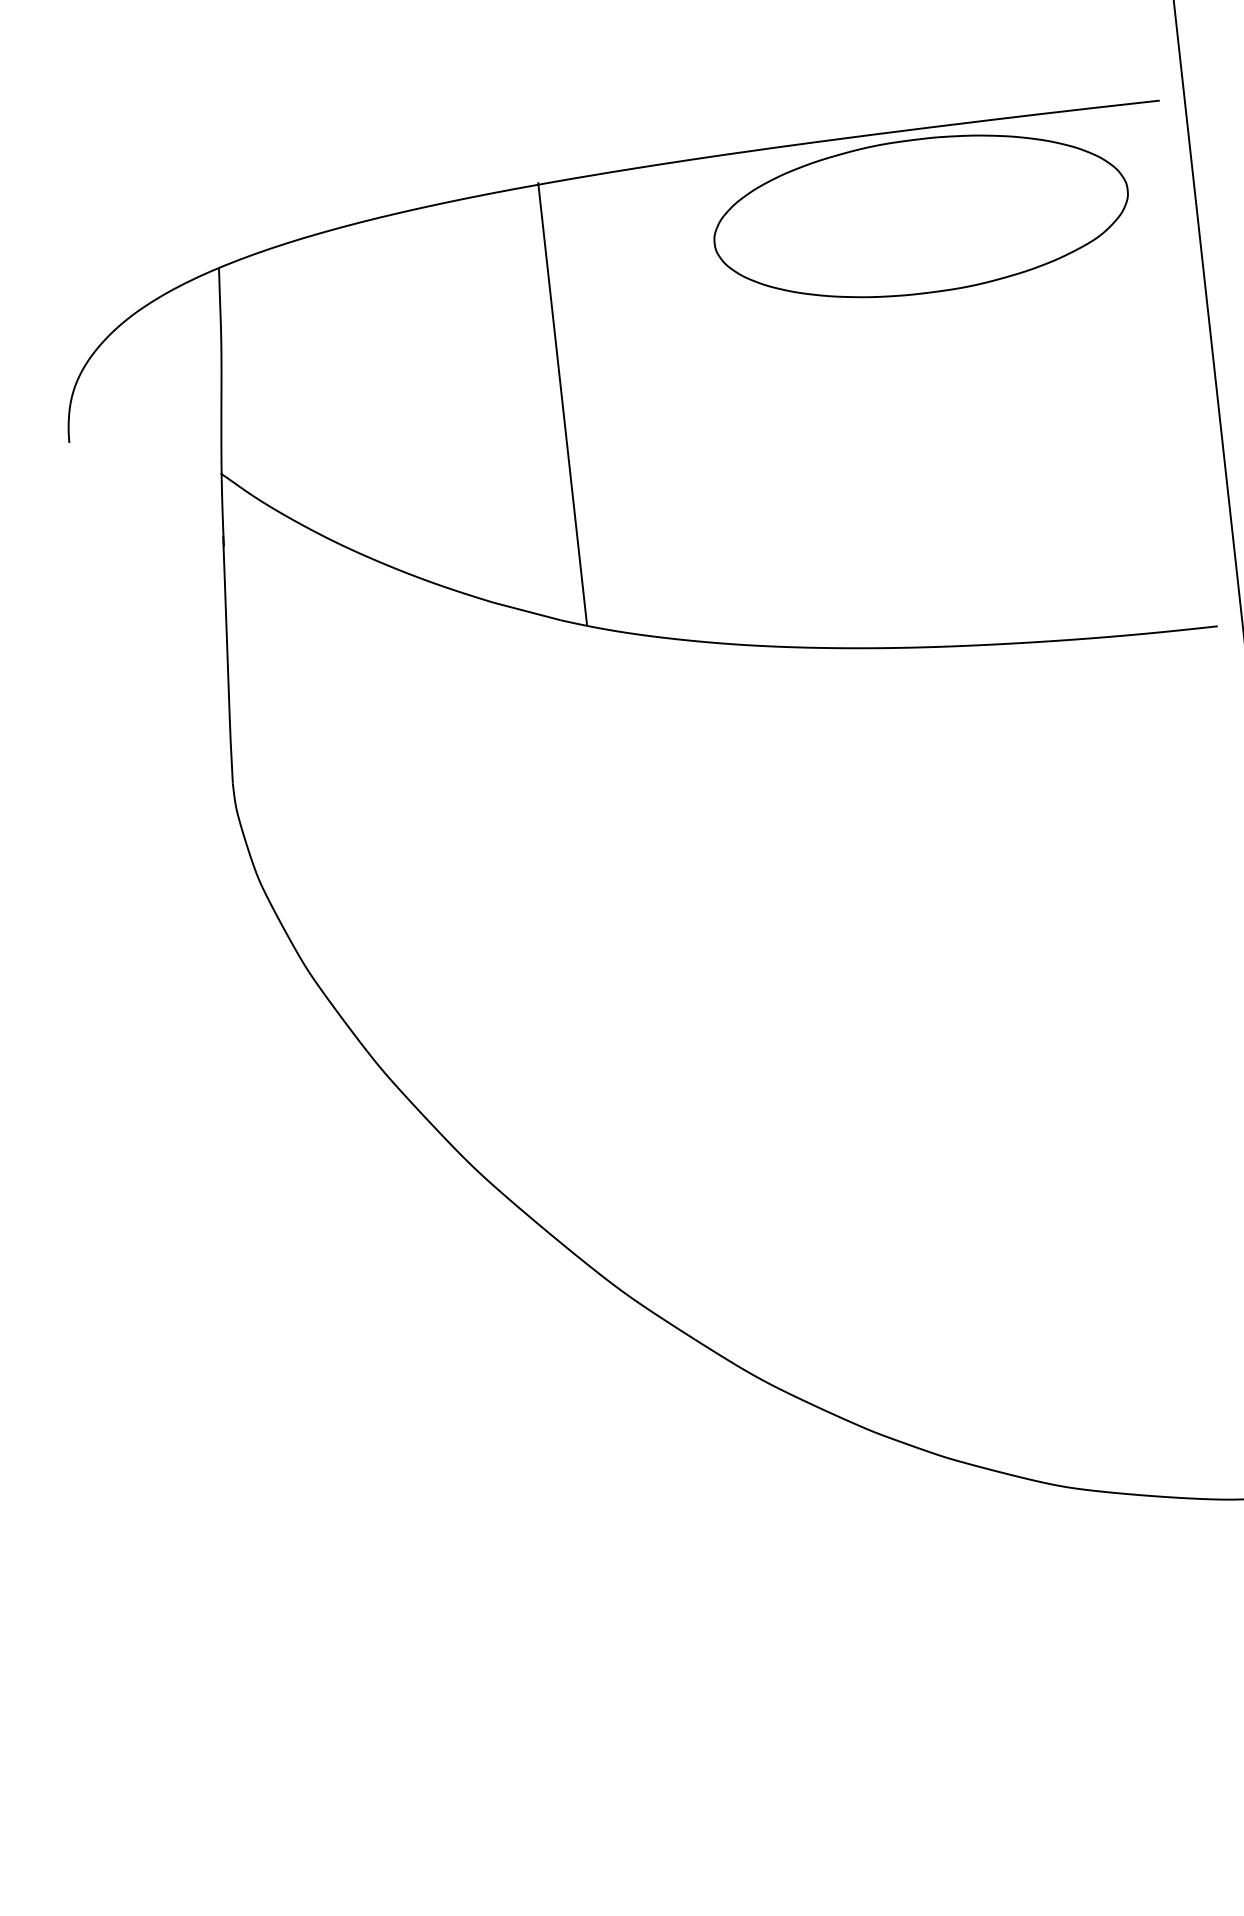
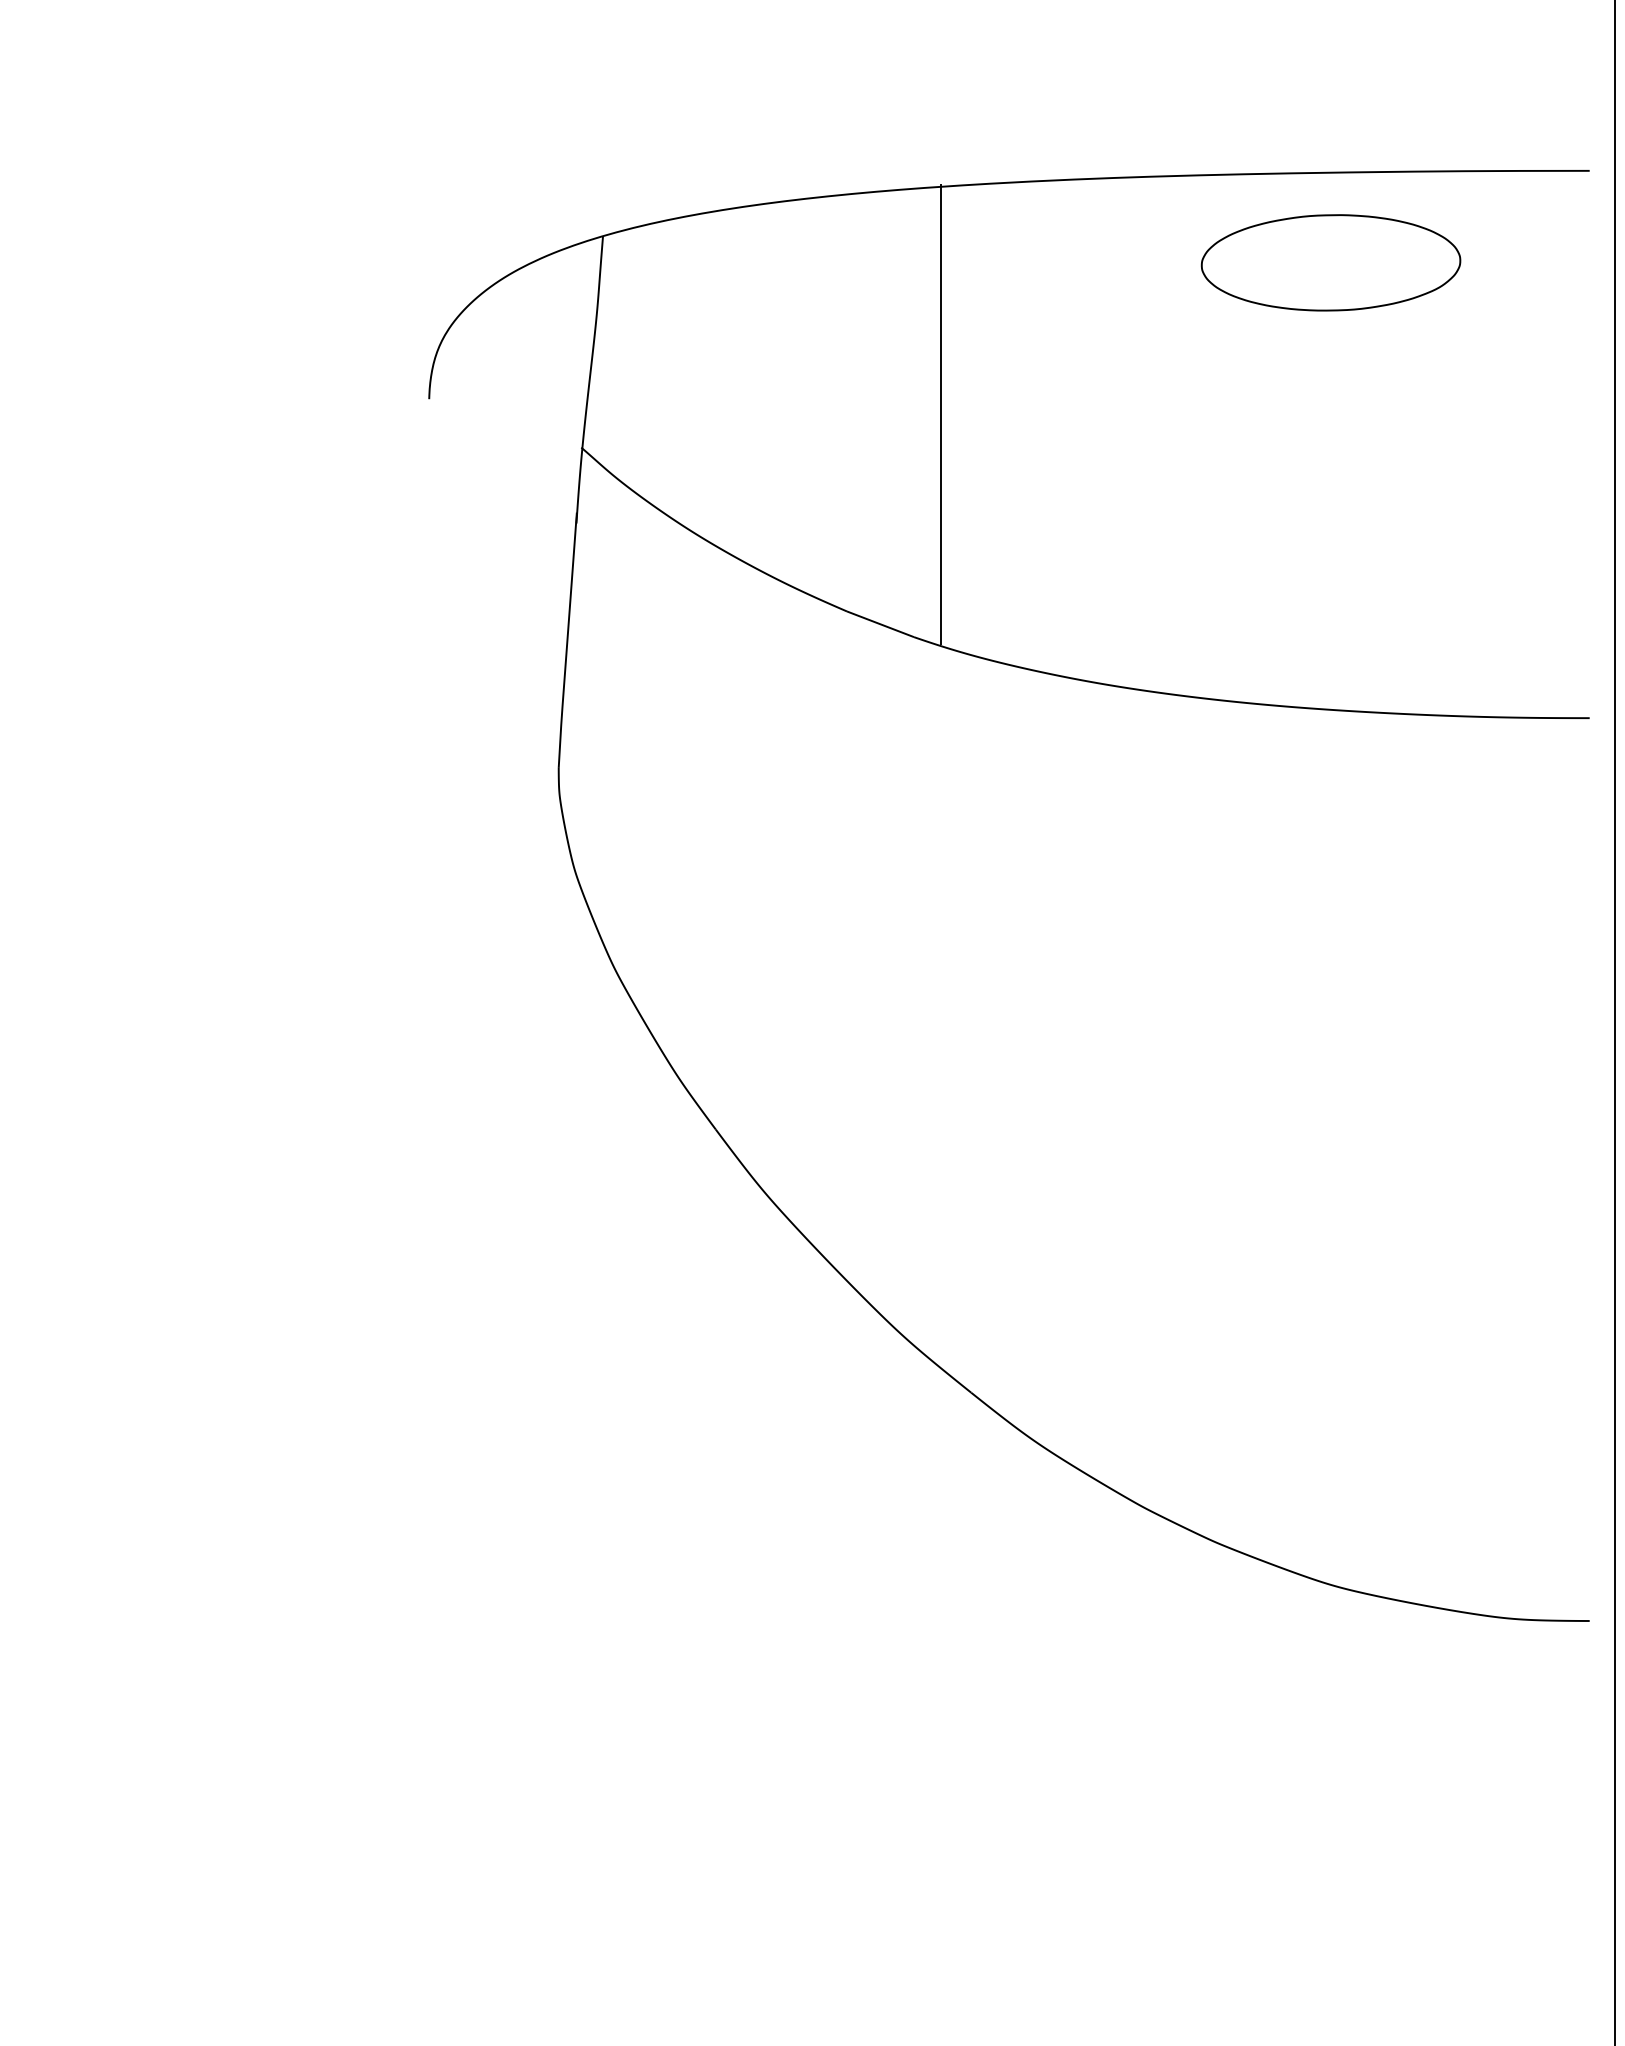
part: (920, 216) -> (1330, 262), size x0.6

